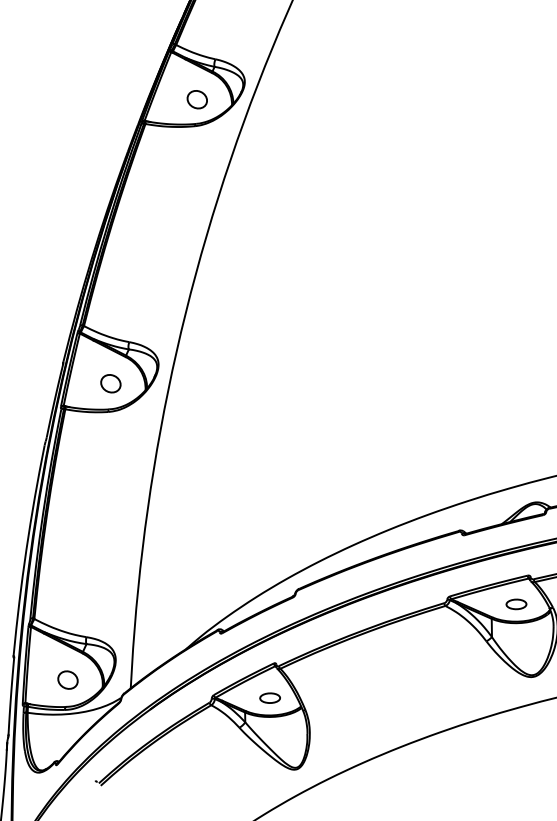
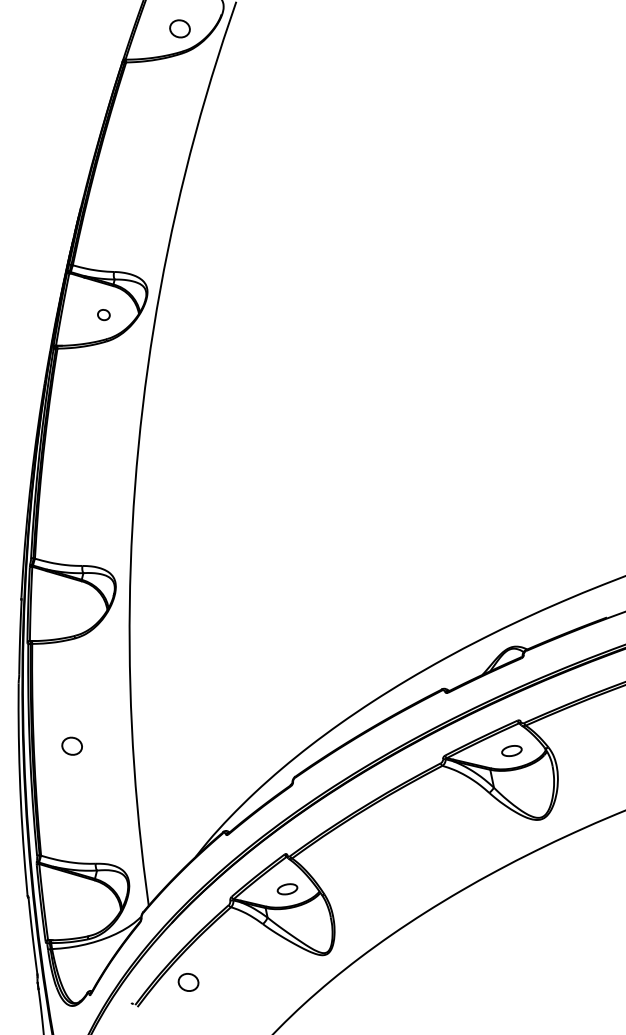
part: (197, 99) -> (103, 314), size x0.6
part: (110, 382) -> (71, 745), moved
part: (67, 680) -> (188, 982), moved

